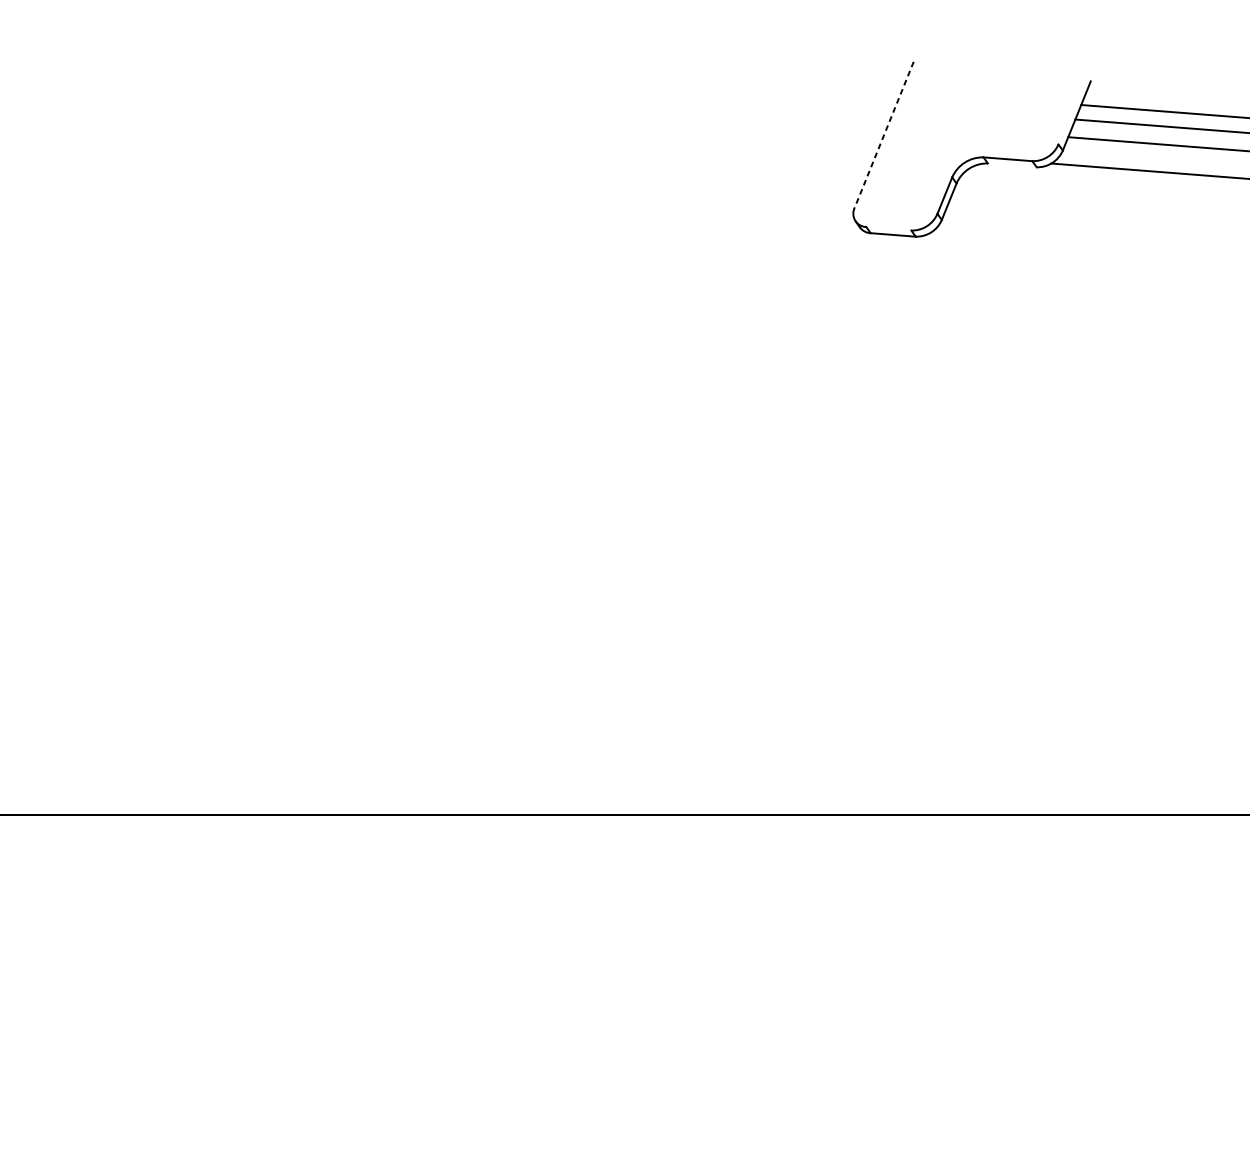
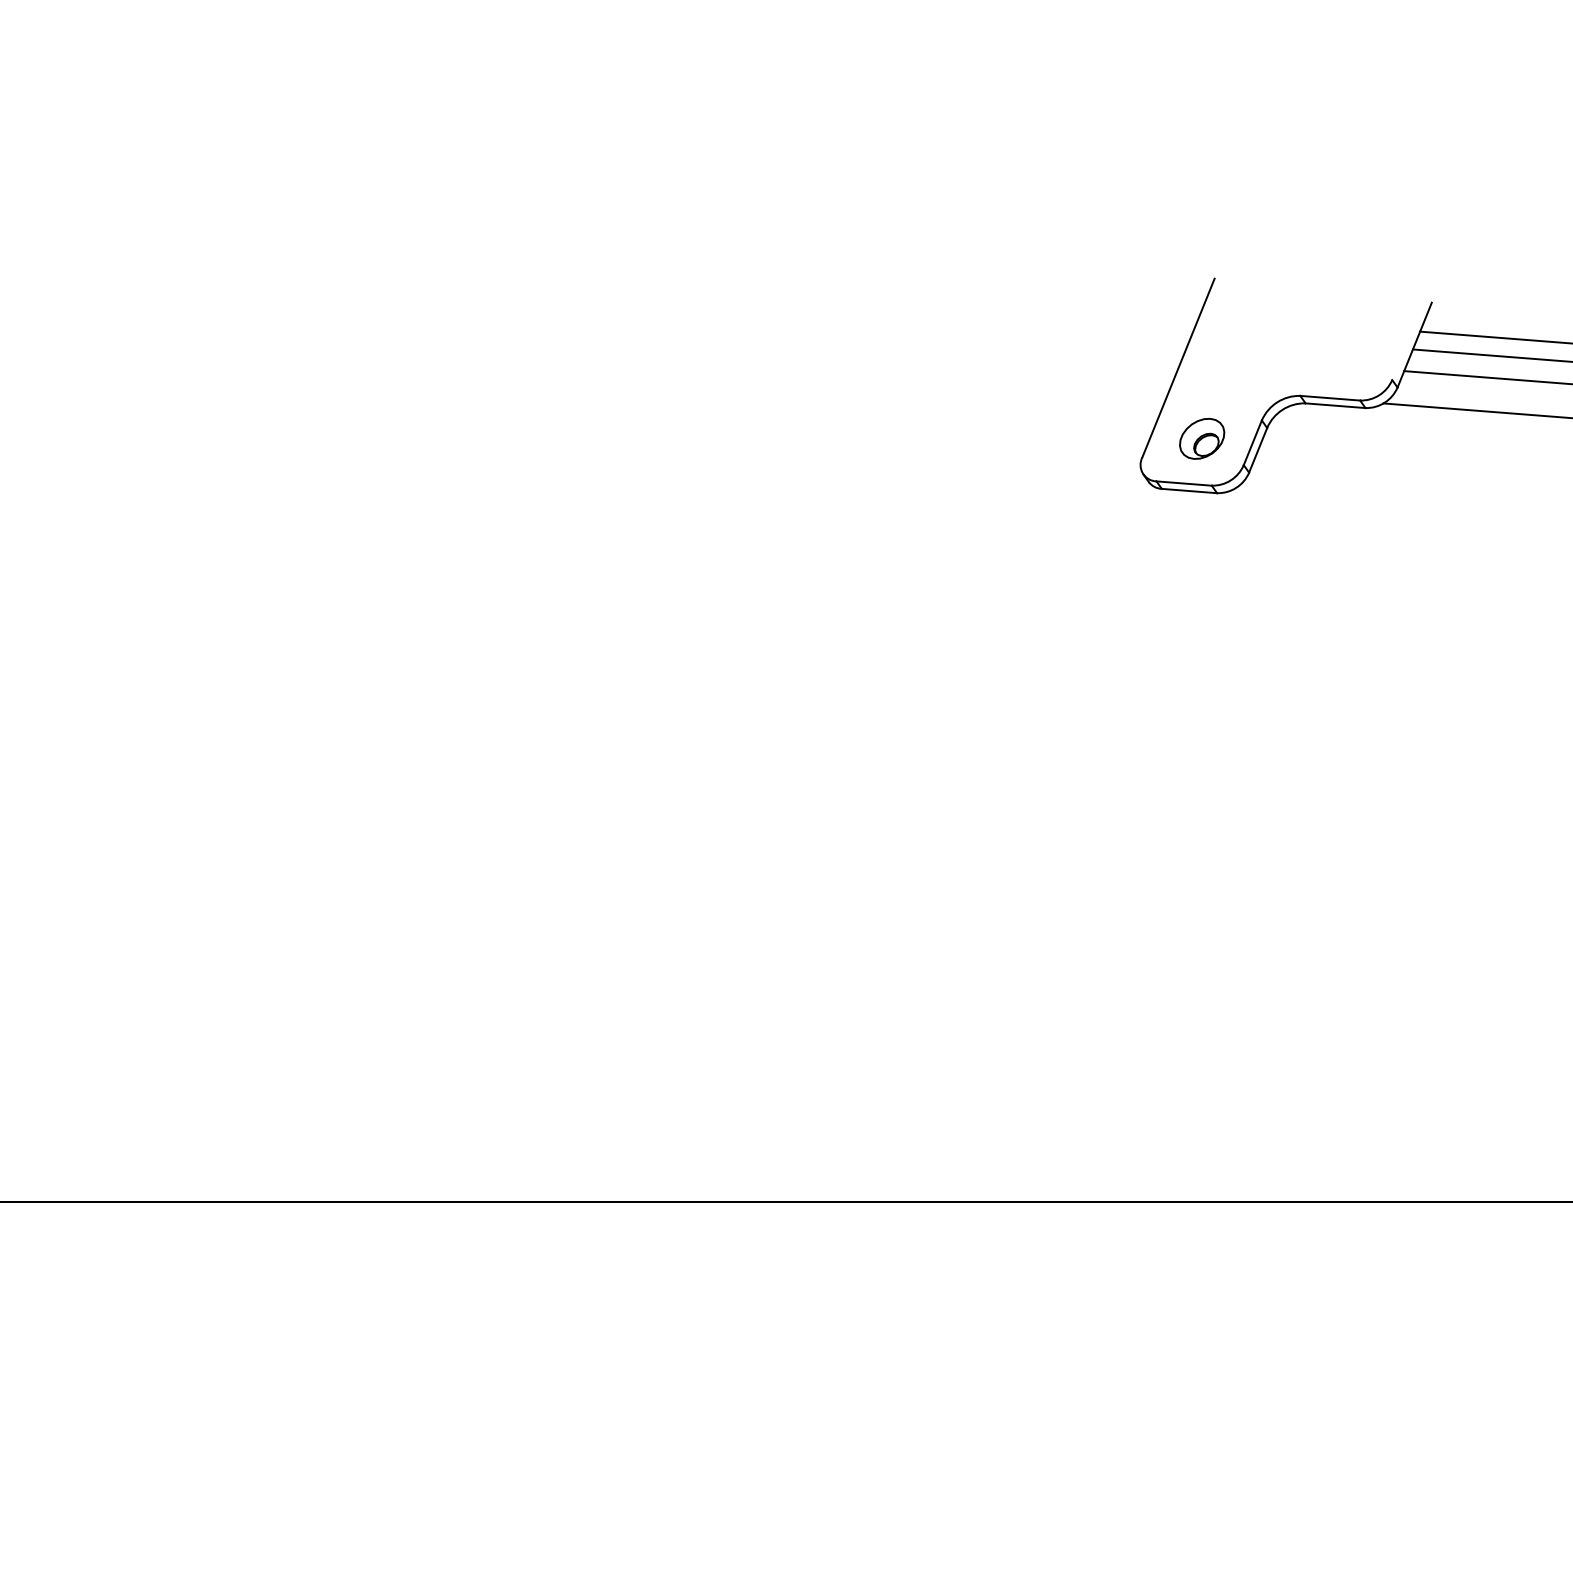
line: (884, 135) -> (1178, 368), dashed -> solid
line: (1012, 165) -> (1335, 405), added
part: (903, 192) -> (1202, 438), added
line: (888, 228) -> (1183, 483), added

